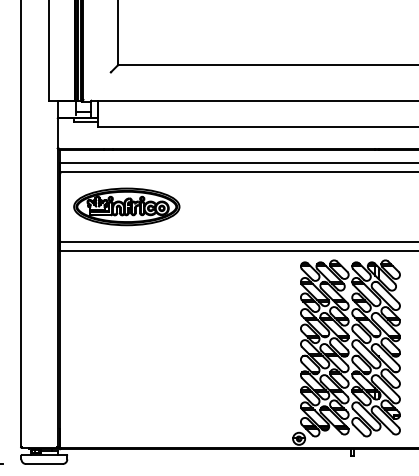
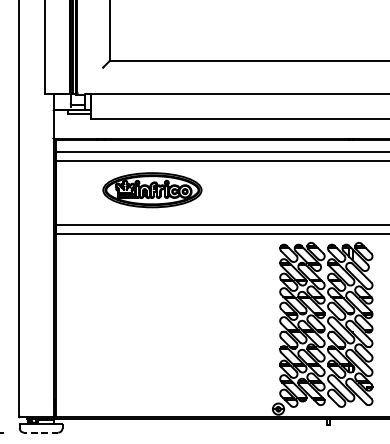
part: (126, 206) -> (152, 189), moved
line: (43, 464) -> (40, 433), solid -> dashed

